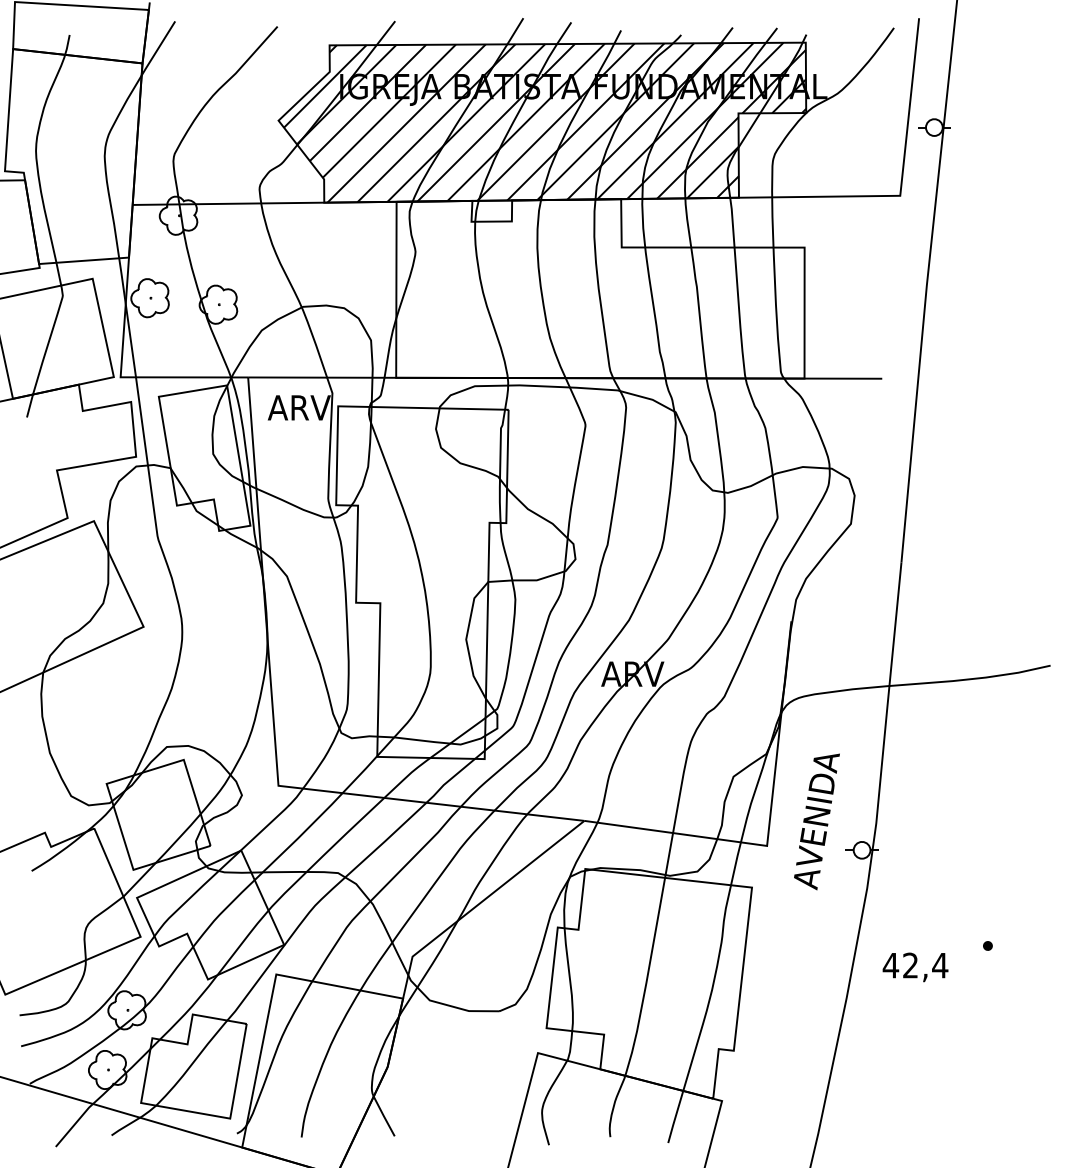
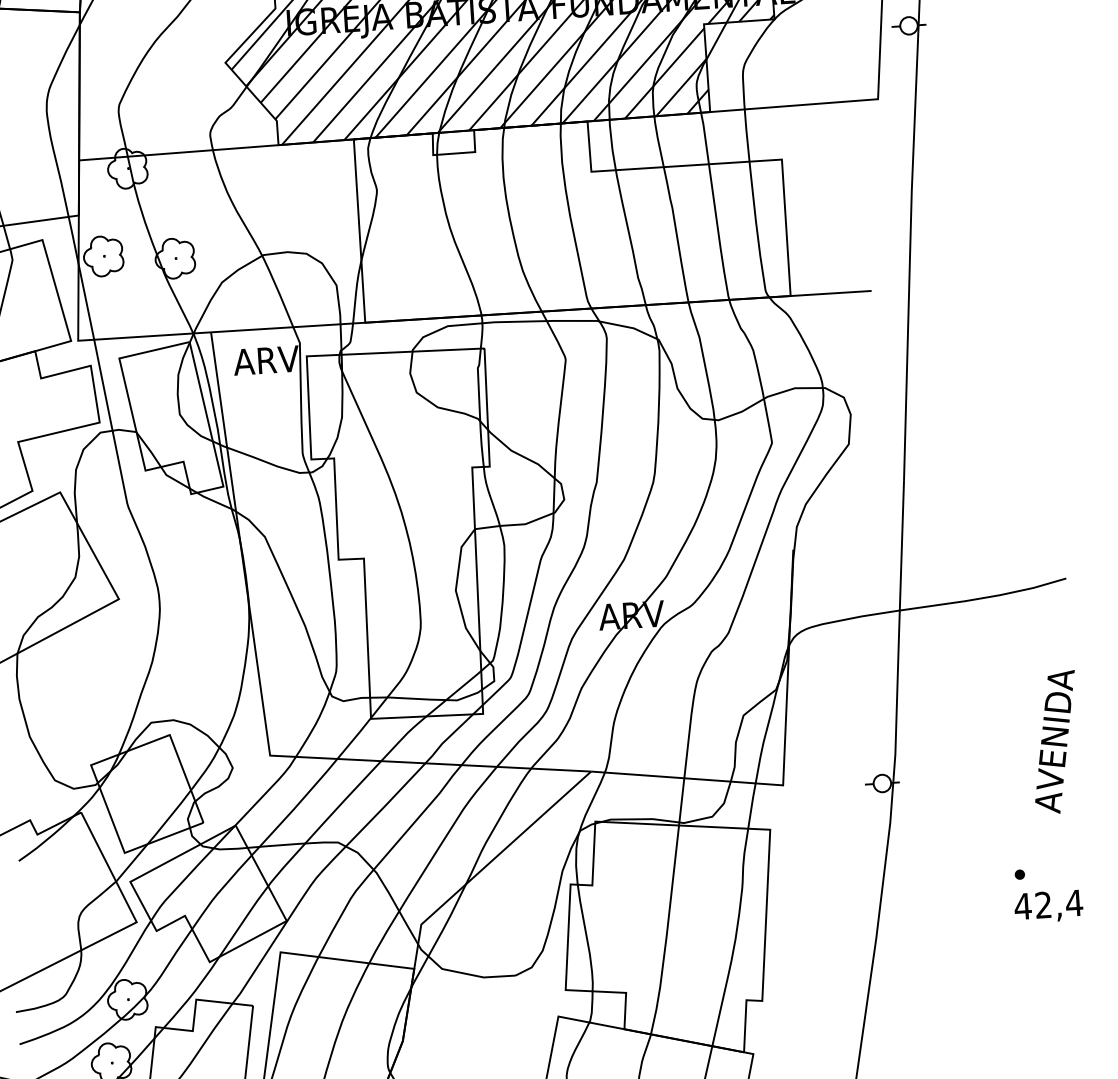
text: (816, 821) -> (1054, 742), moved
text: (915, 967) -> (1048, 906), moved

